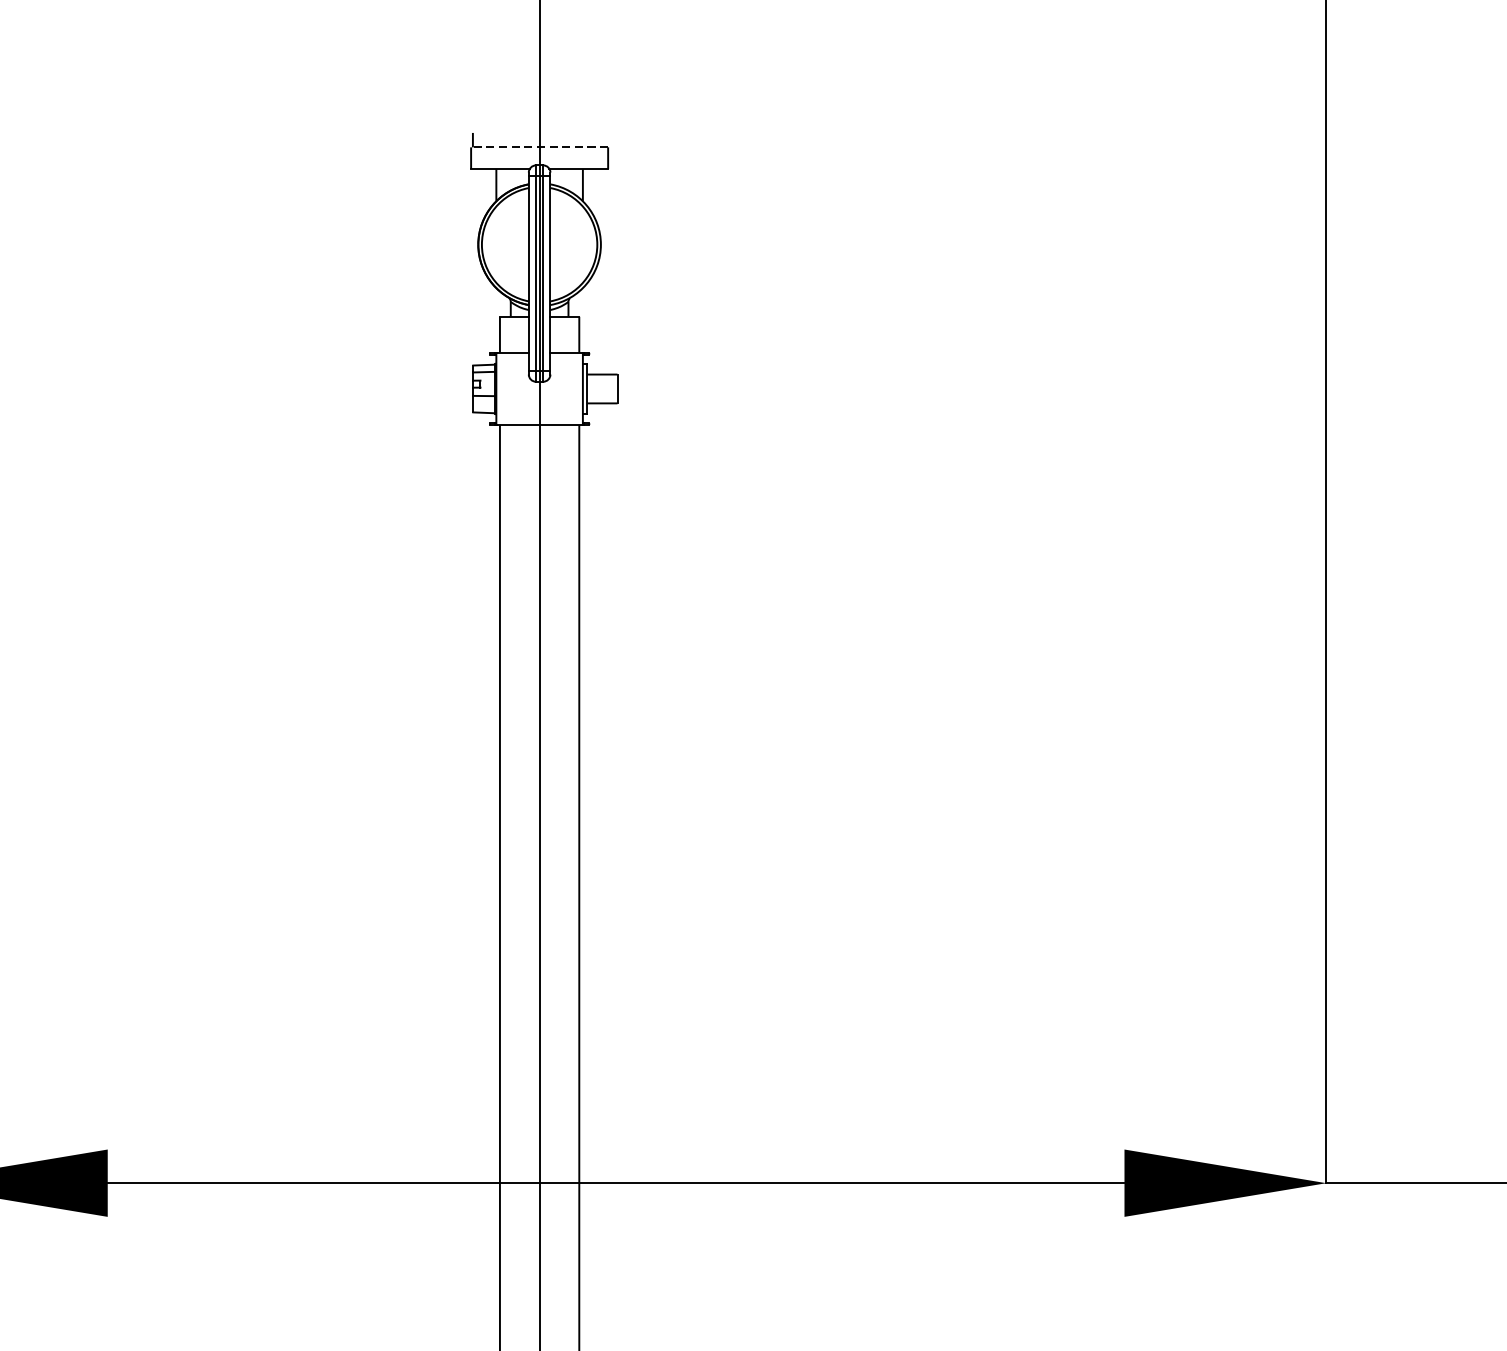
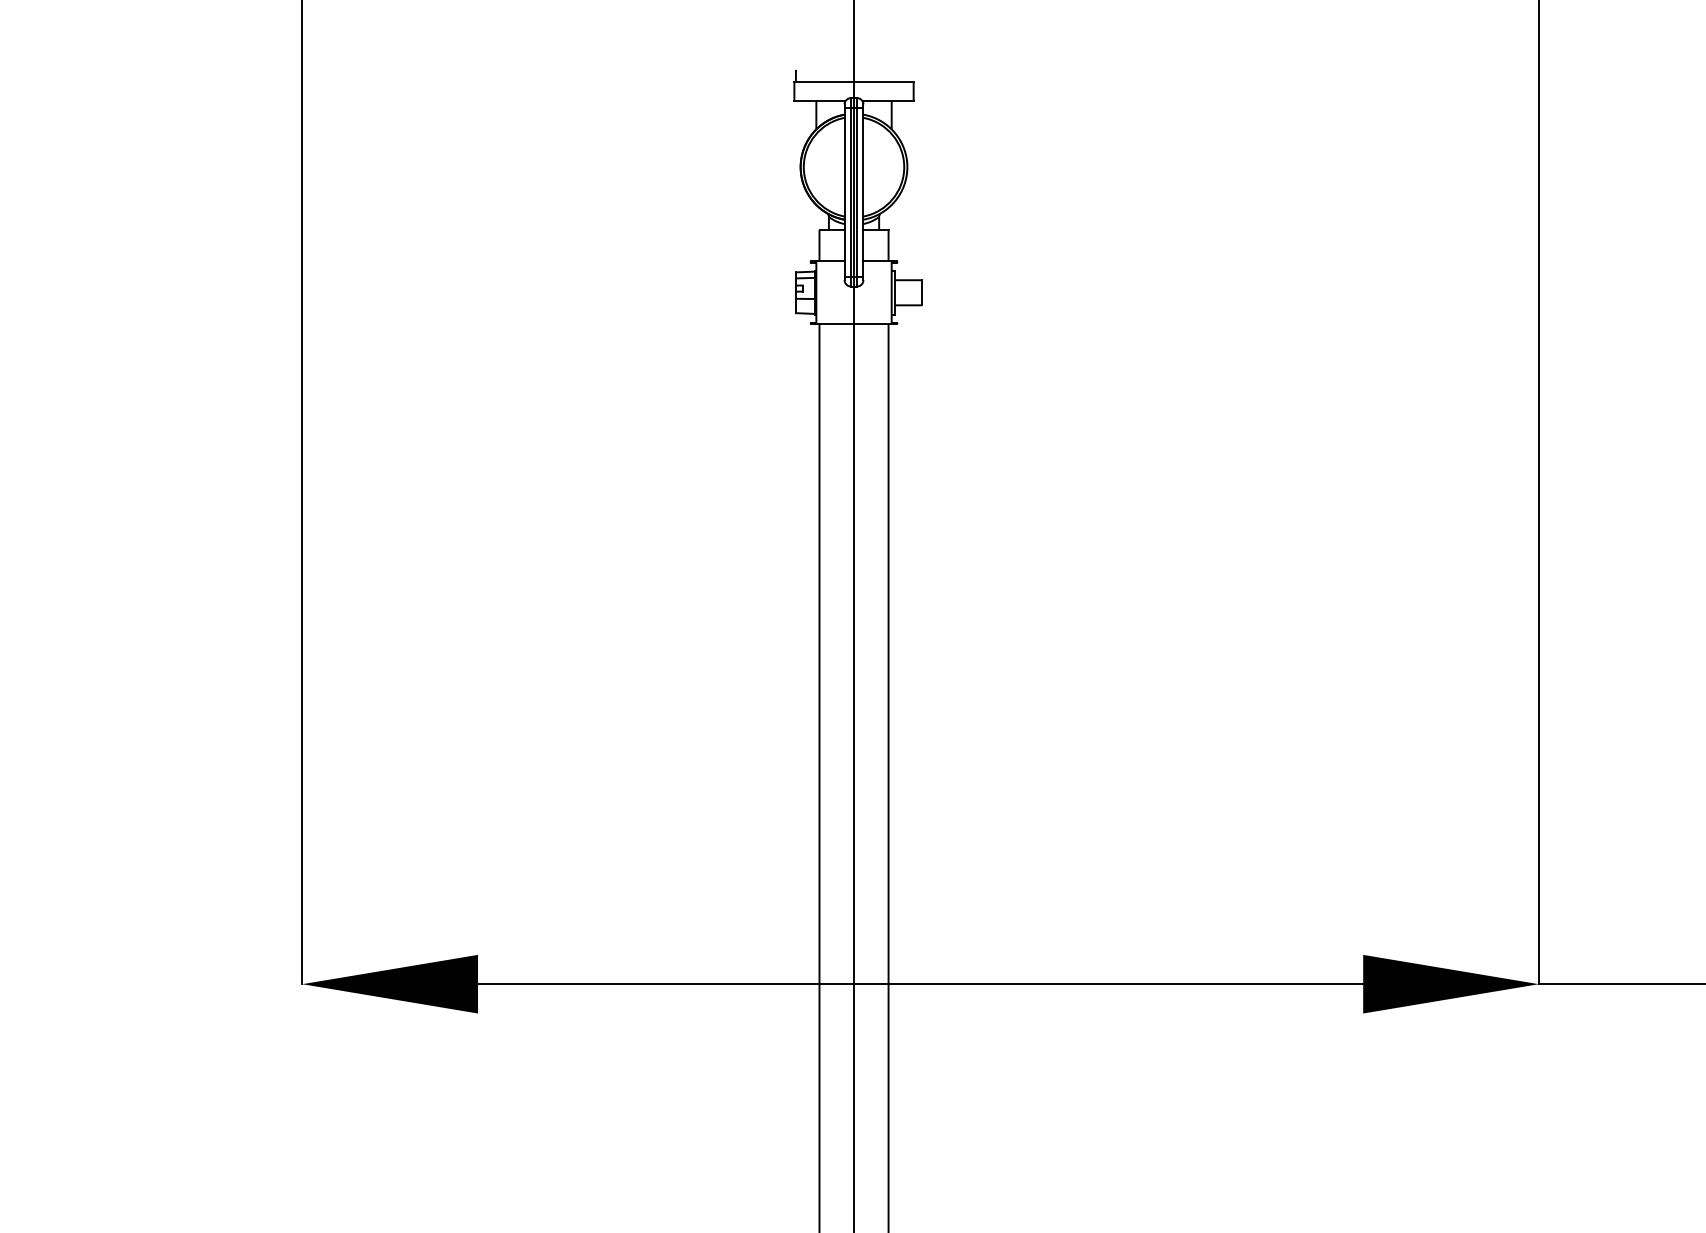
line: (540, 147) -> (854, 82), dashed -> solid

